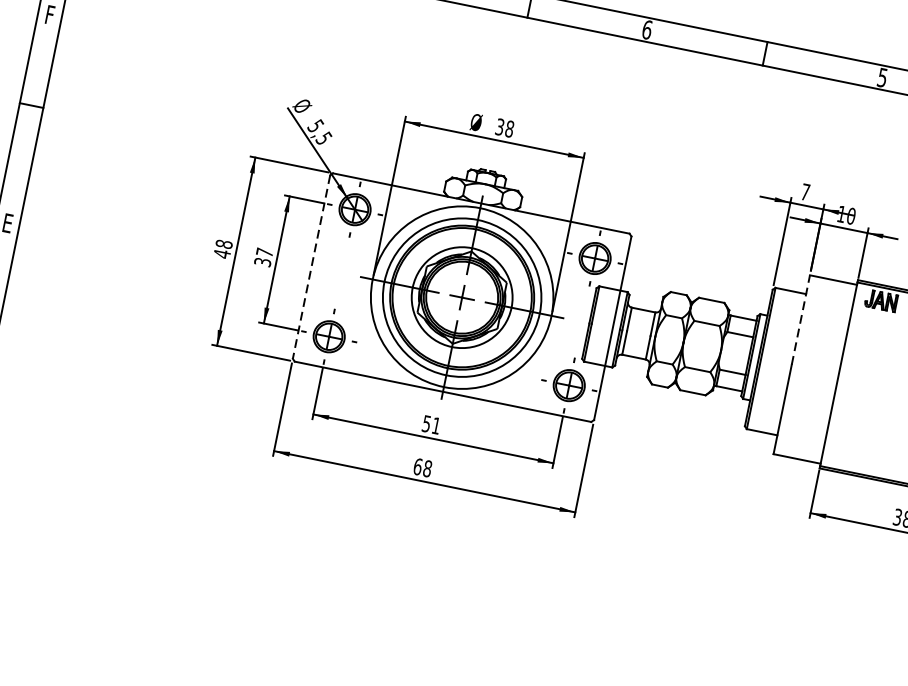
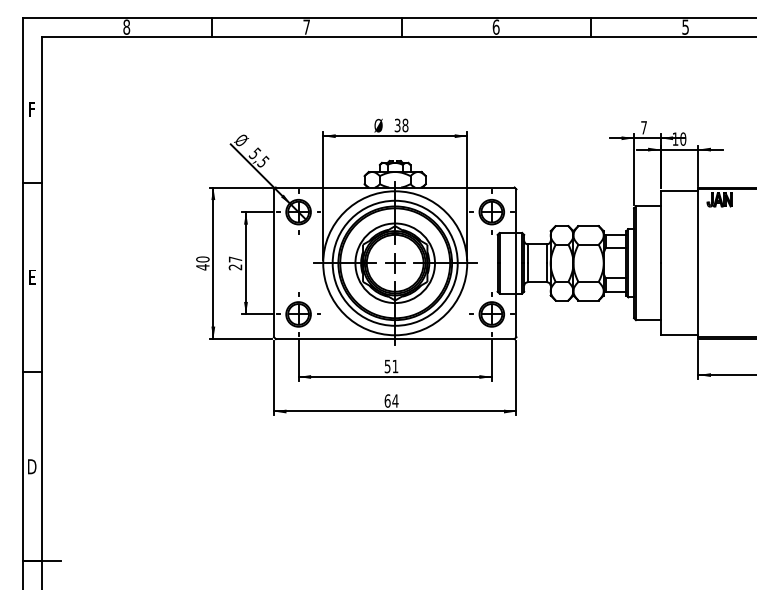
text: (223, 244) -> (202, 259), 48 -> 40
text: (262, 262) -> (235, 267), 37 -> 27
line: (310, 267) -> (273, 263), dashed -> solid
line: (800, 320) -> (660, 227), dashed -> solid
text: (427, 468) -> (395, 400), 68 -> 64

